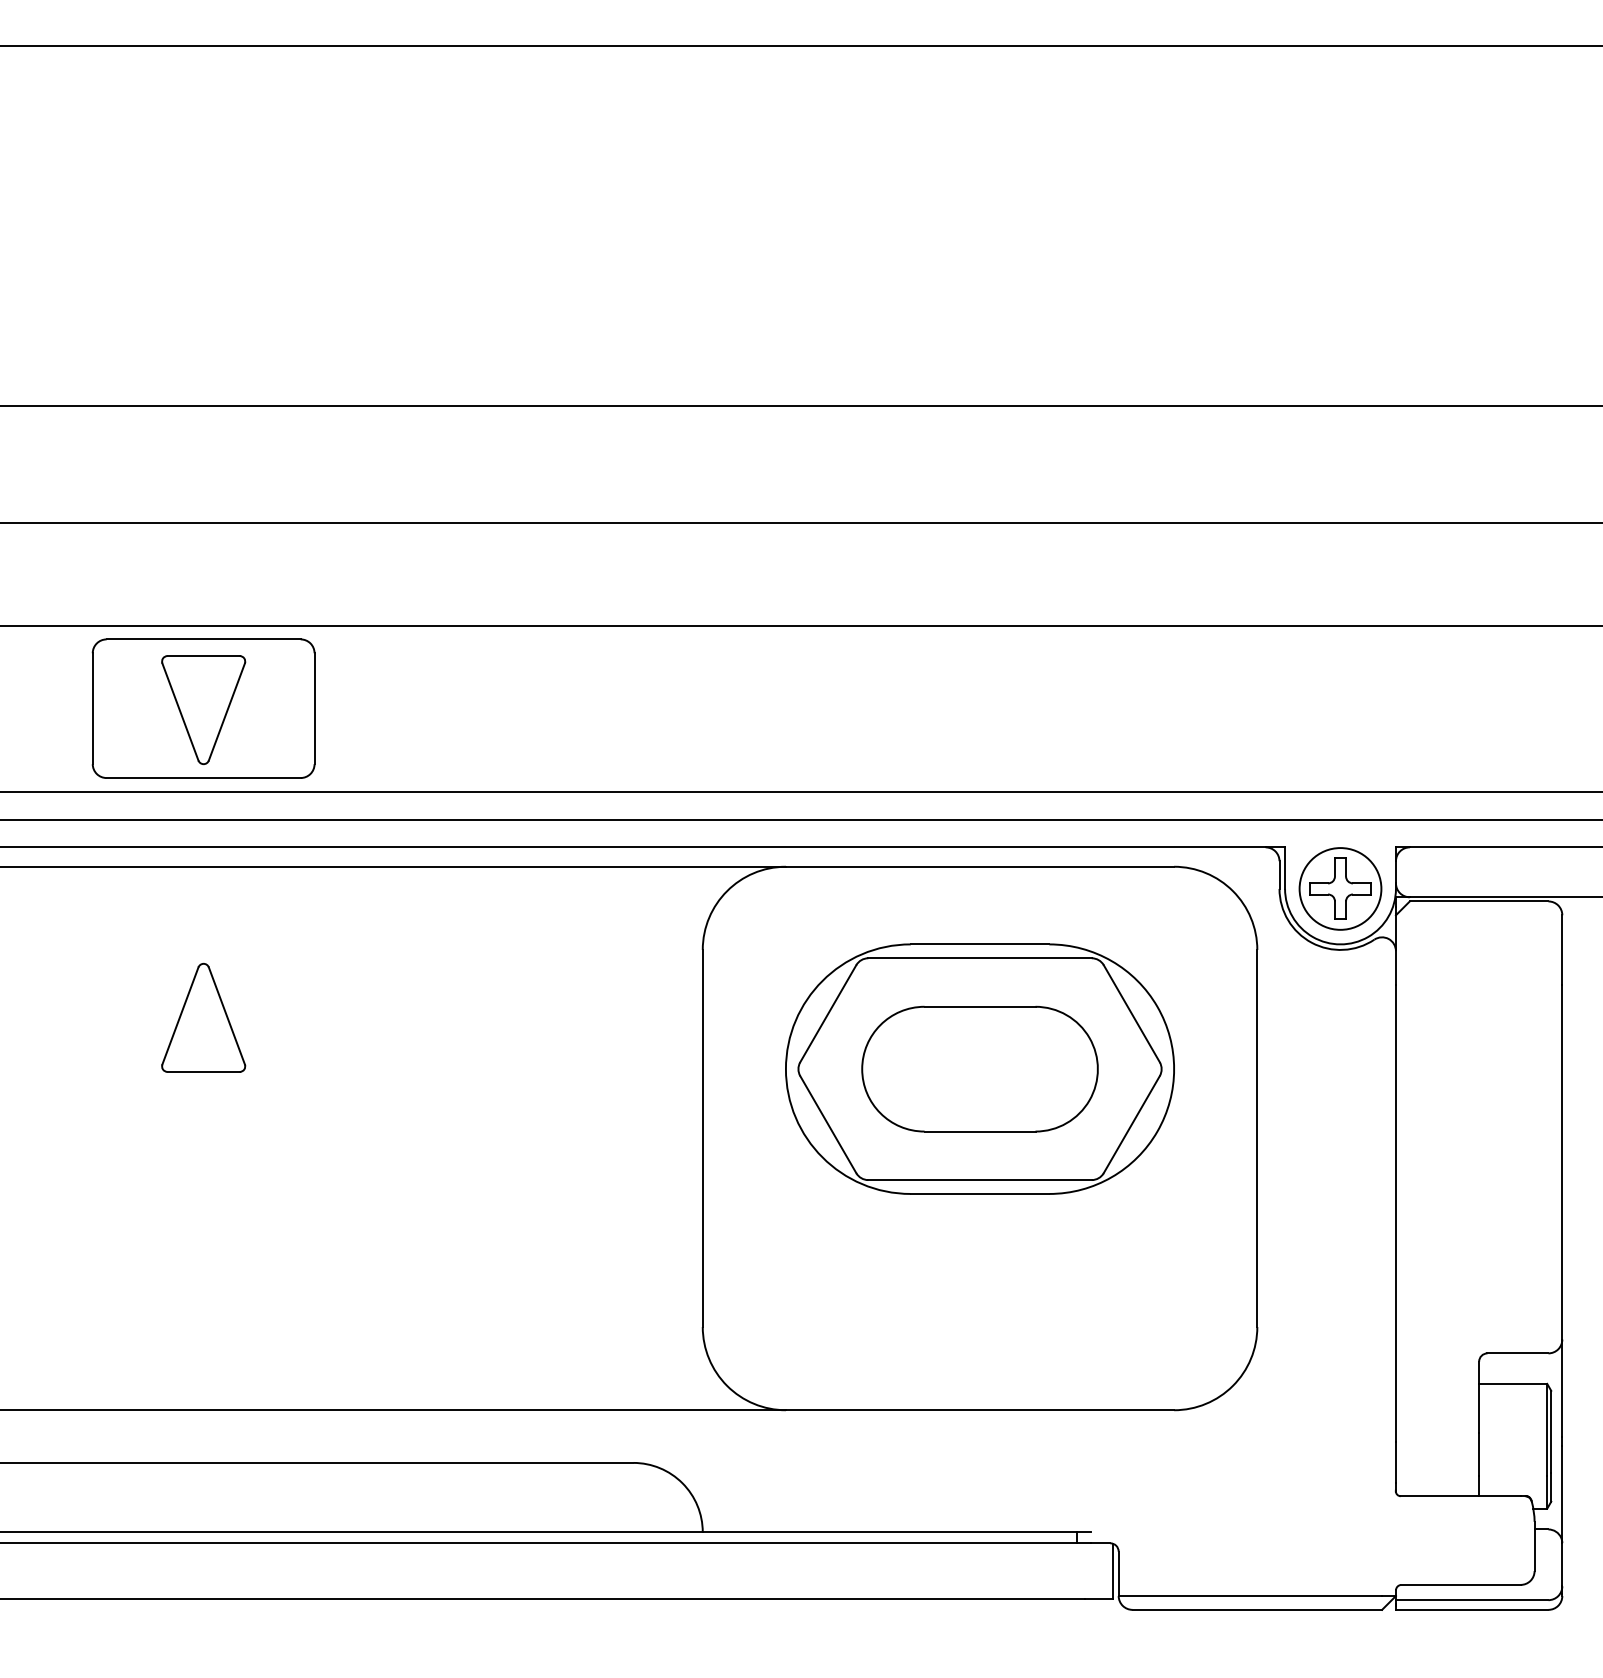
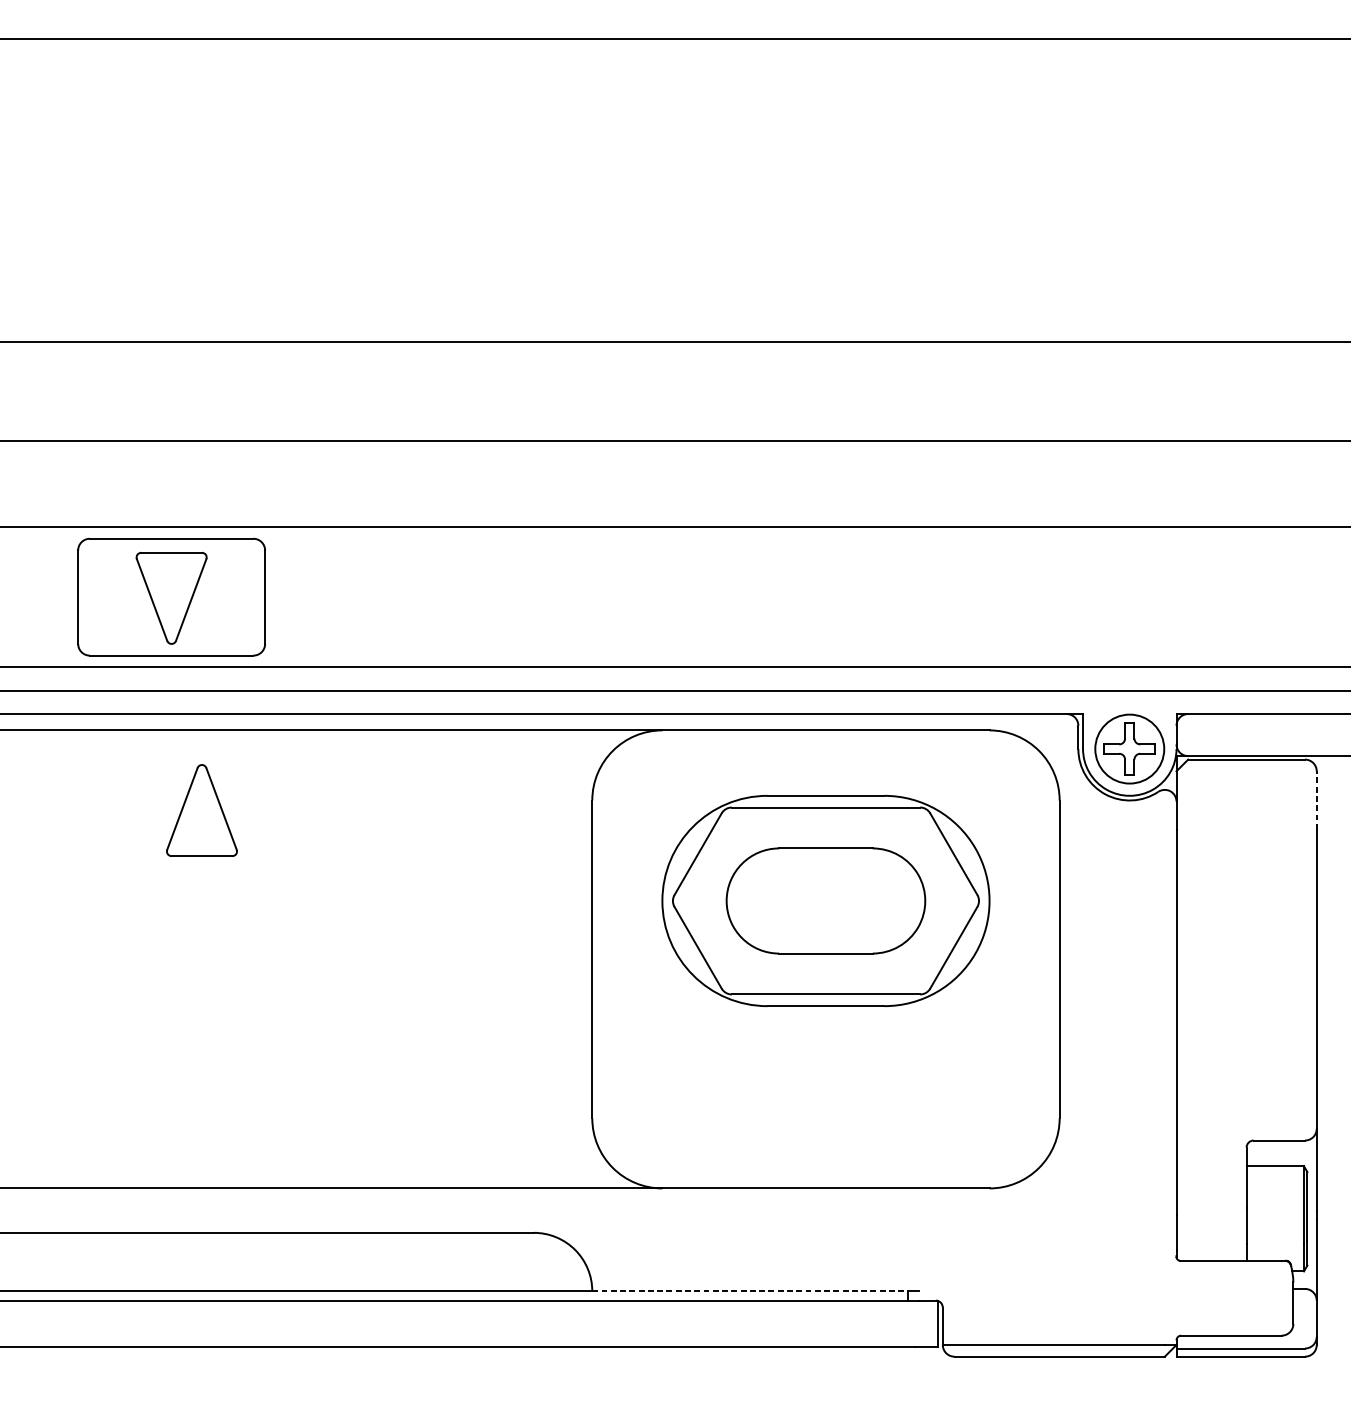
line: (1562, 949) -> (1316, 800), solid -> dashed
part: (203, 1017) -> (201, 810), moved
line: (890, 1532) -> (750, 1291), solid -> dashed

